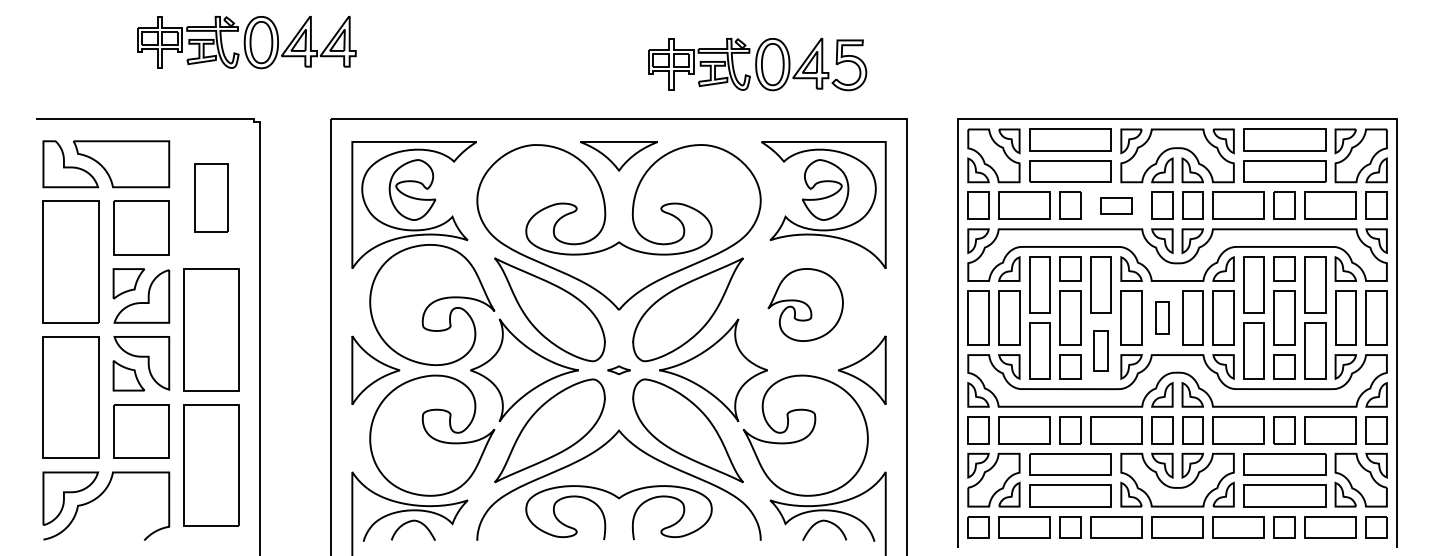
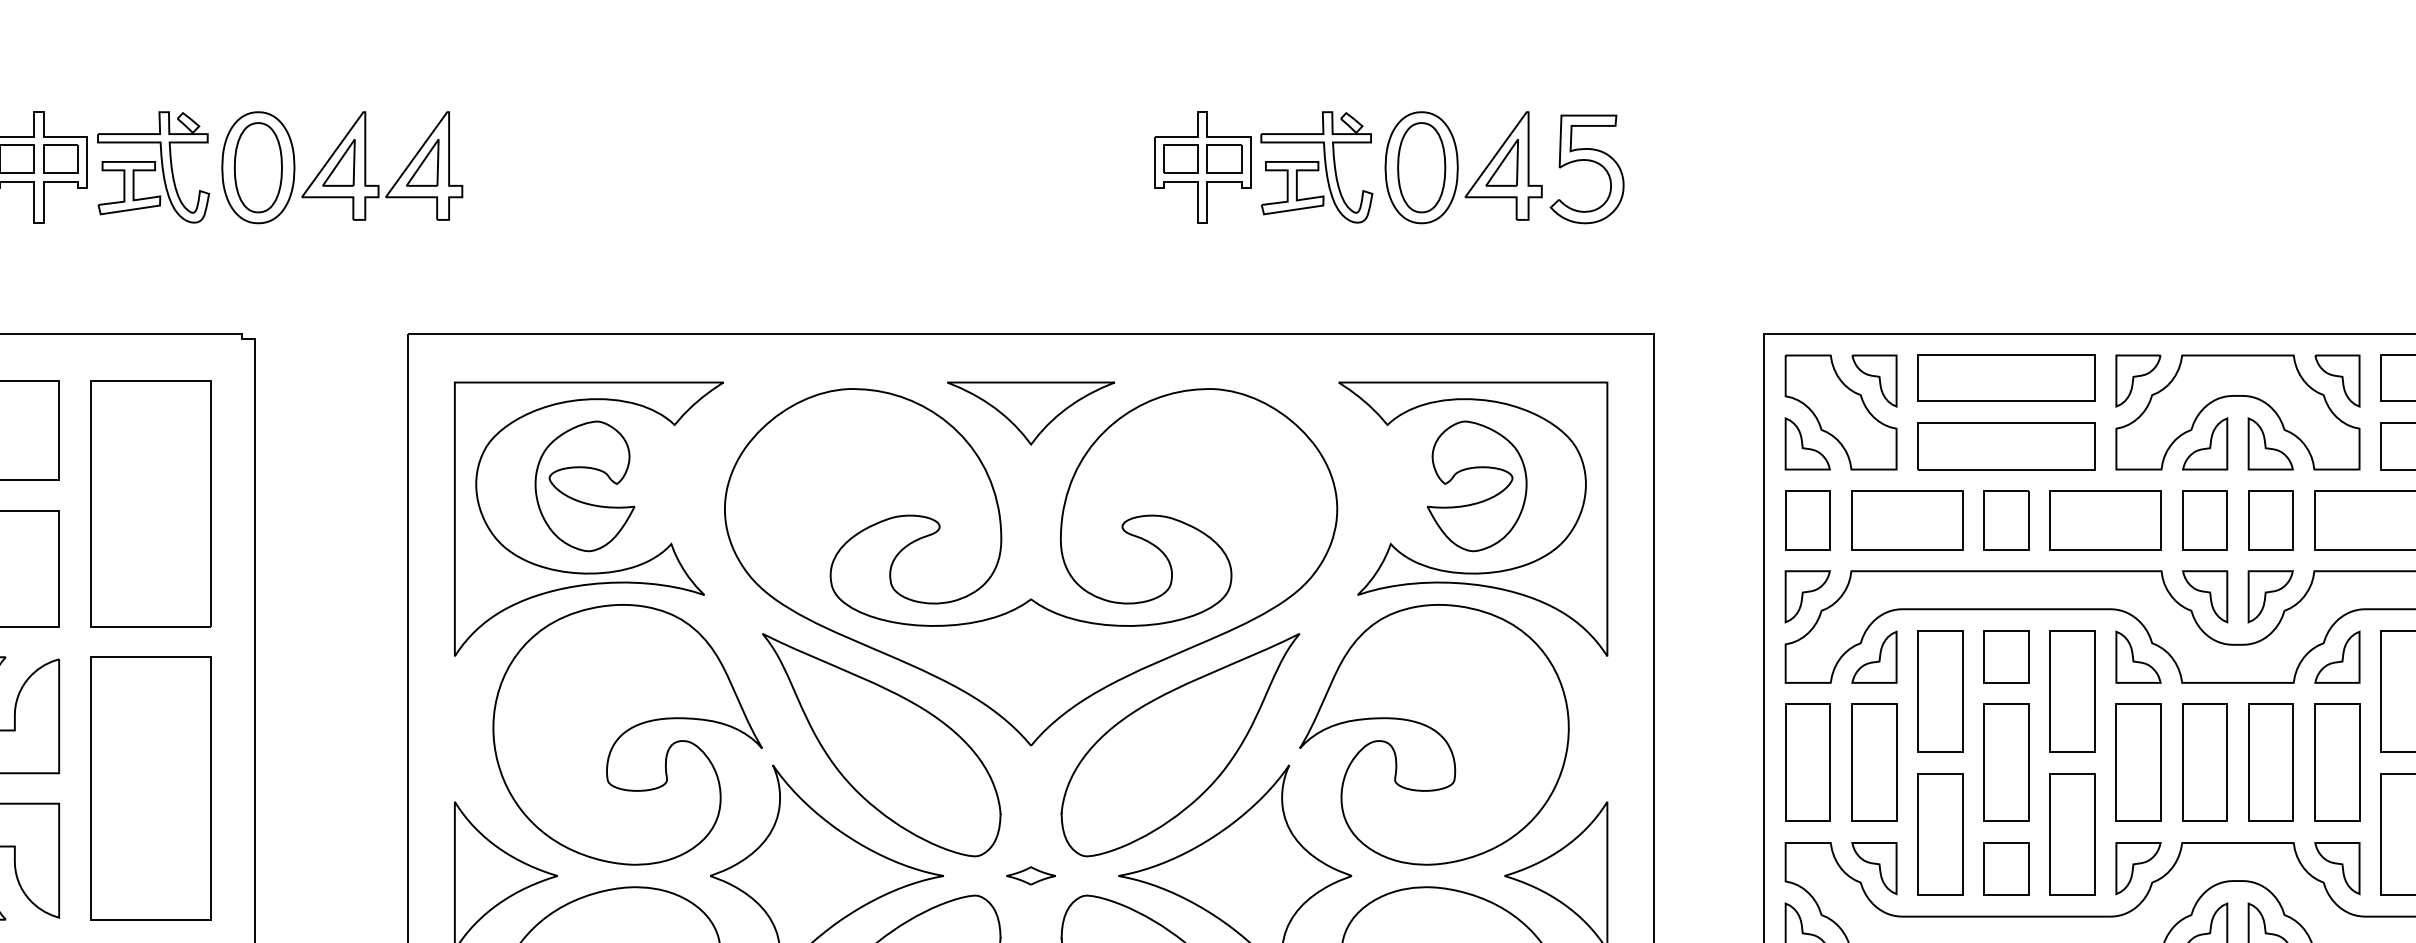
part: (757, 64) -> (1388, 167), moved
part: (211, 197) -> (150, 502), size x1.67
part: (1116, 205) -> (2105, 519), size x1.67
part: (805, 304) -> (1433, 733), size x1.67
part: (1162, 317) -> (2205, 761), size x1.67
part: (1100, 350) -> (2071, 833), size x1.43

